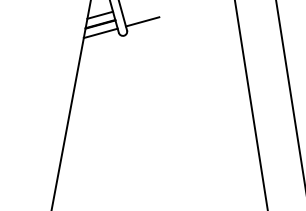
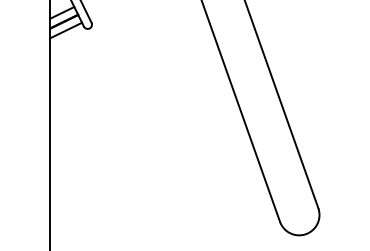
line: (141, 21) -> (104, 11), removed

